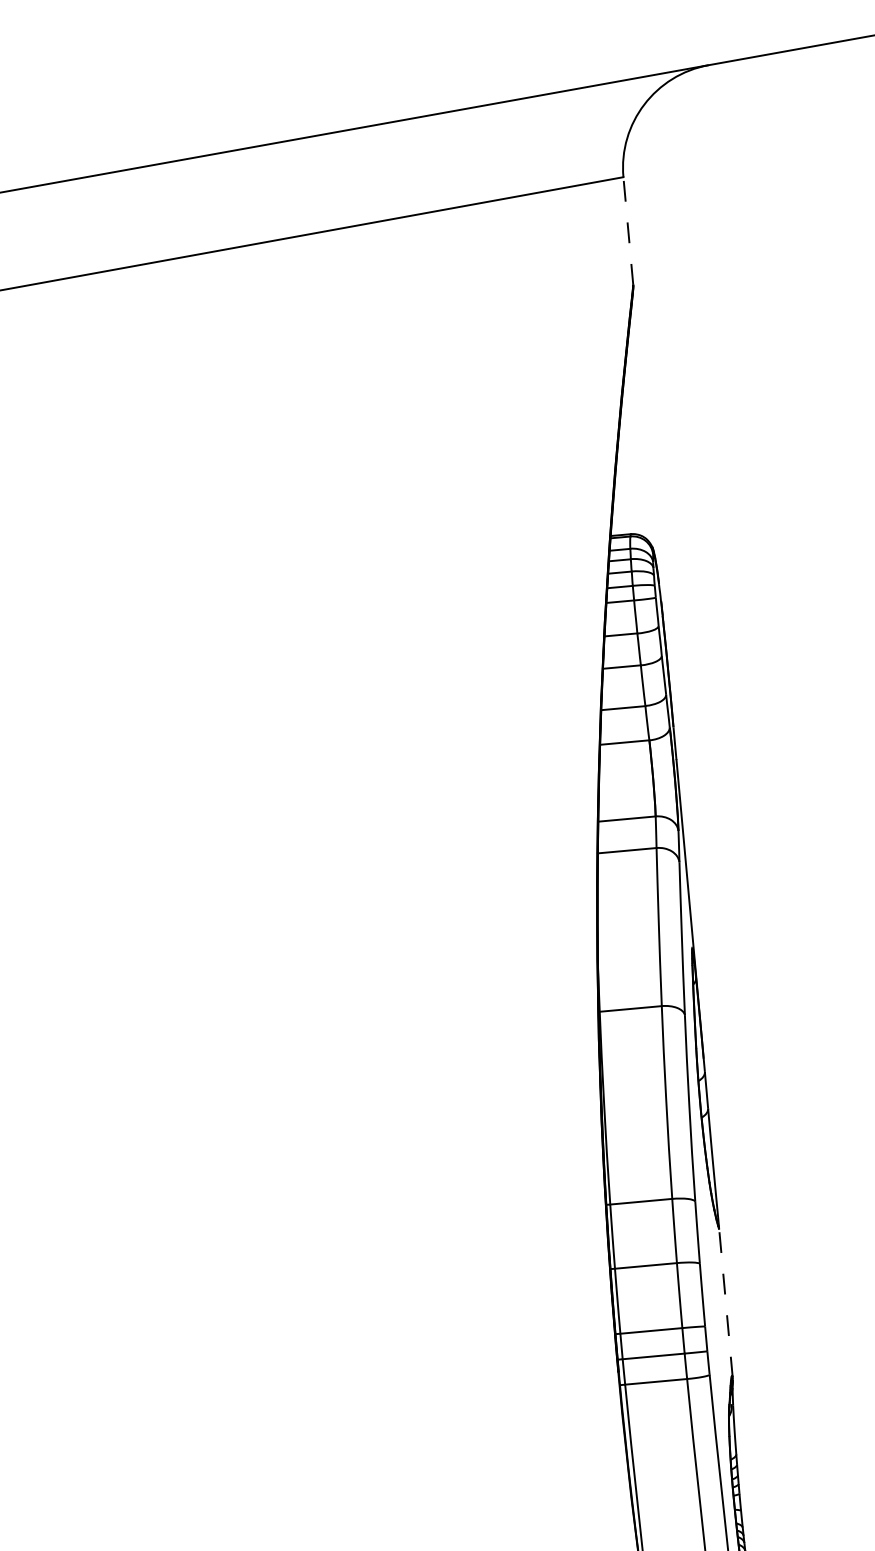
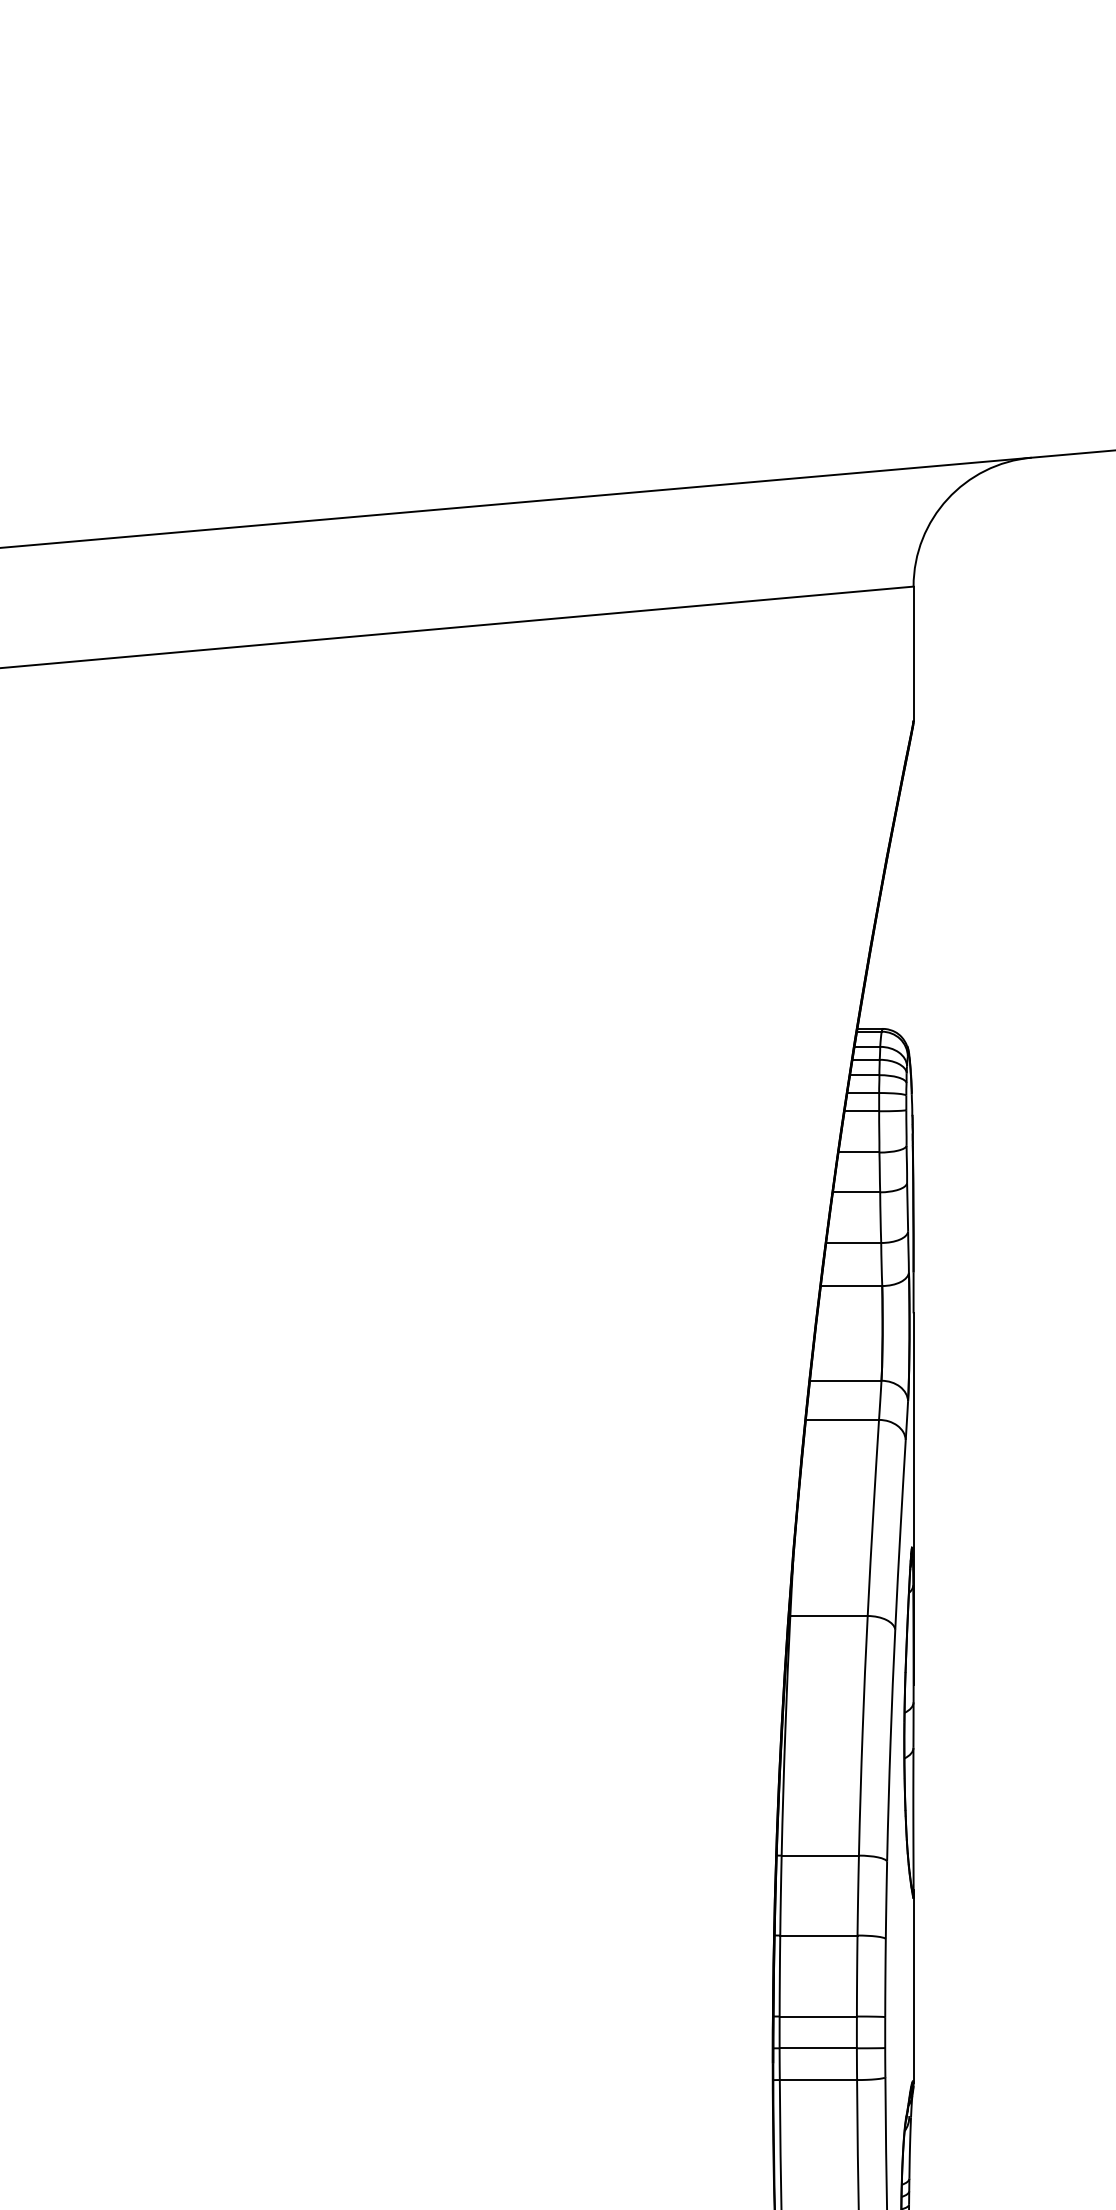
line: (628, 230) -> (913, 653), dashed -> solid
line: (725, 1299) -> (913, 1986), dashed -> solid

